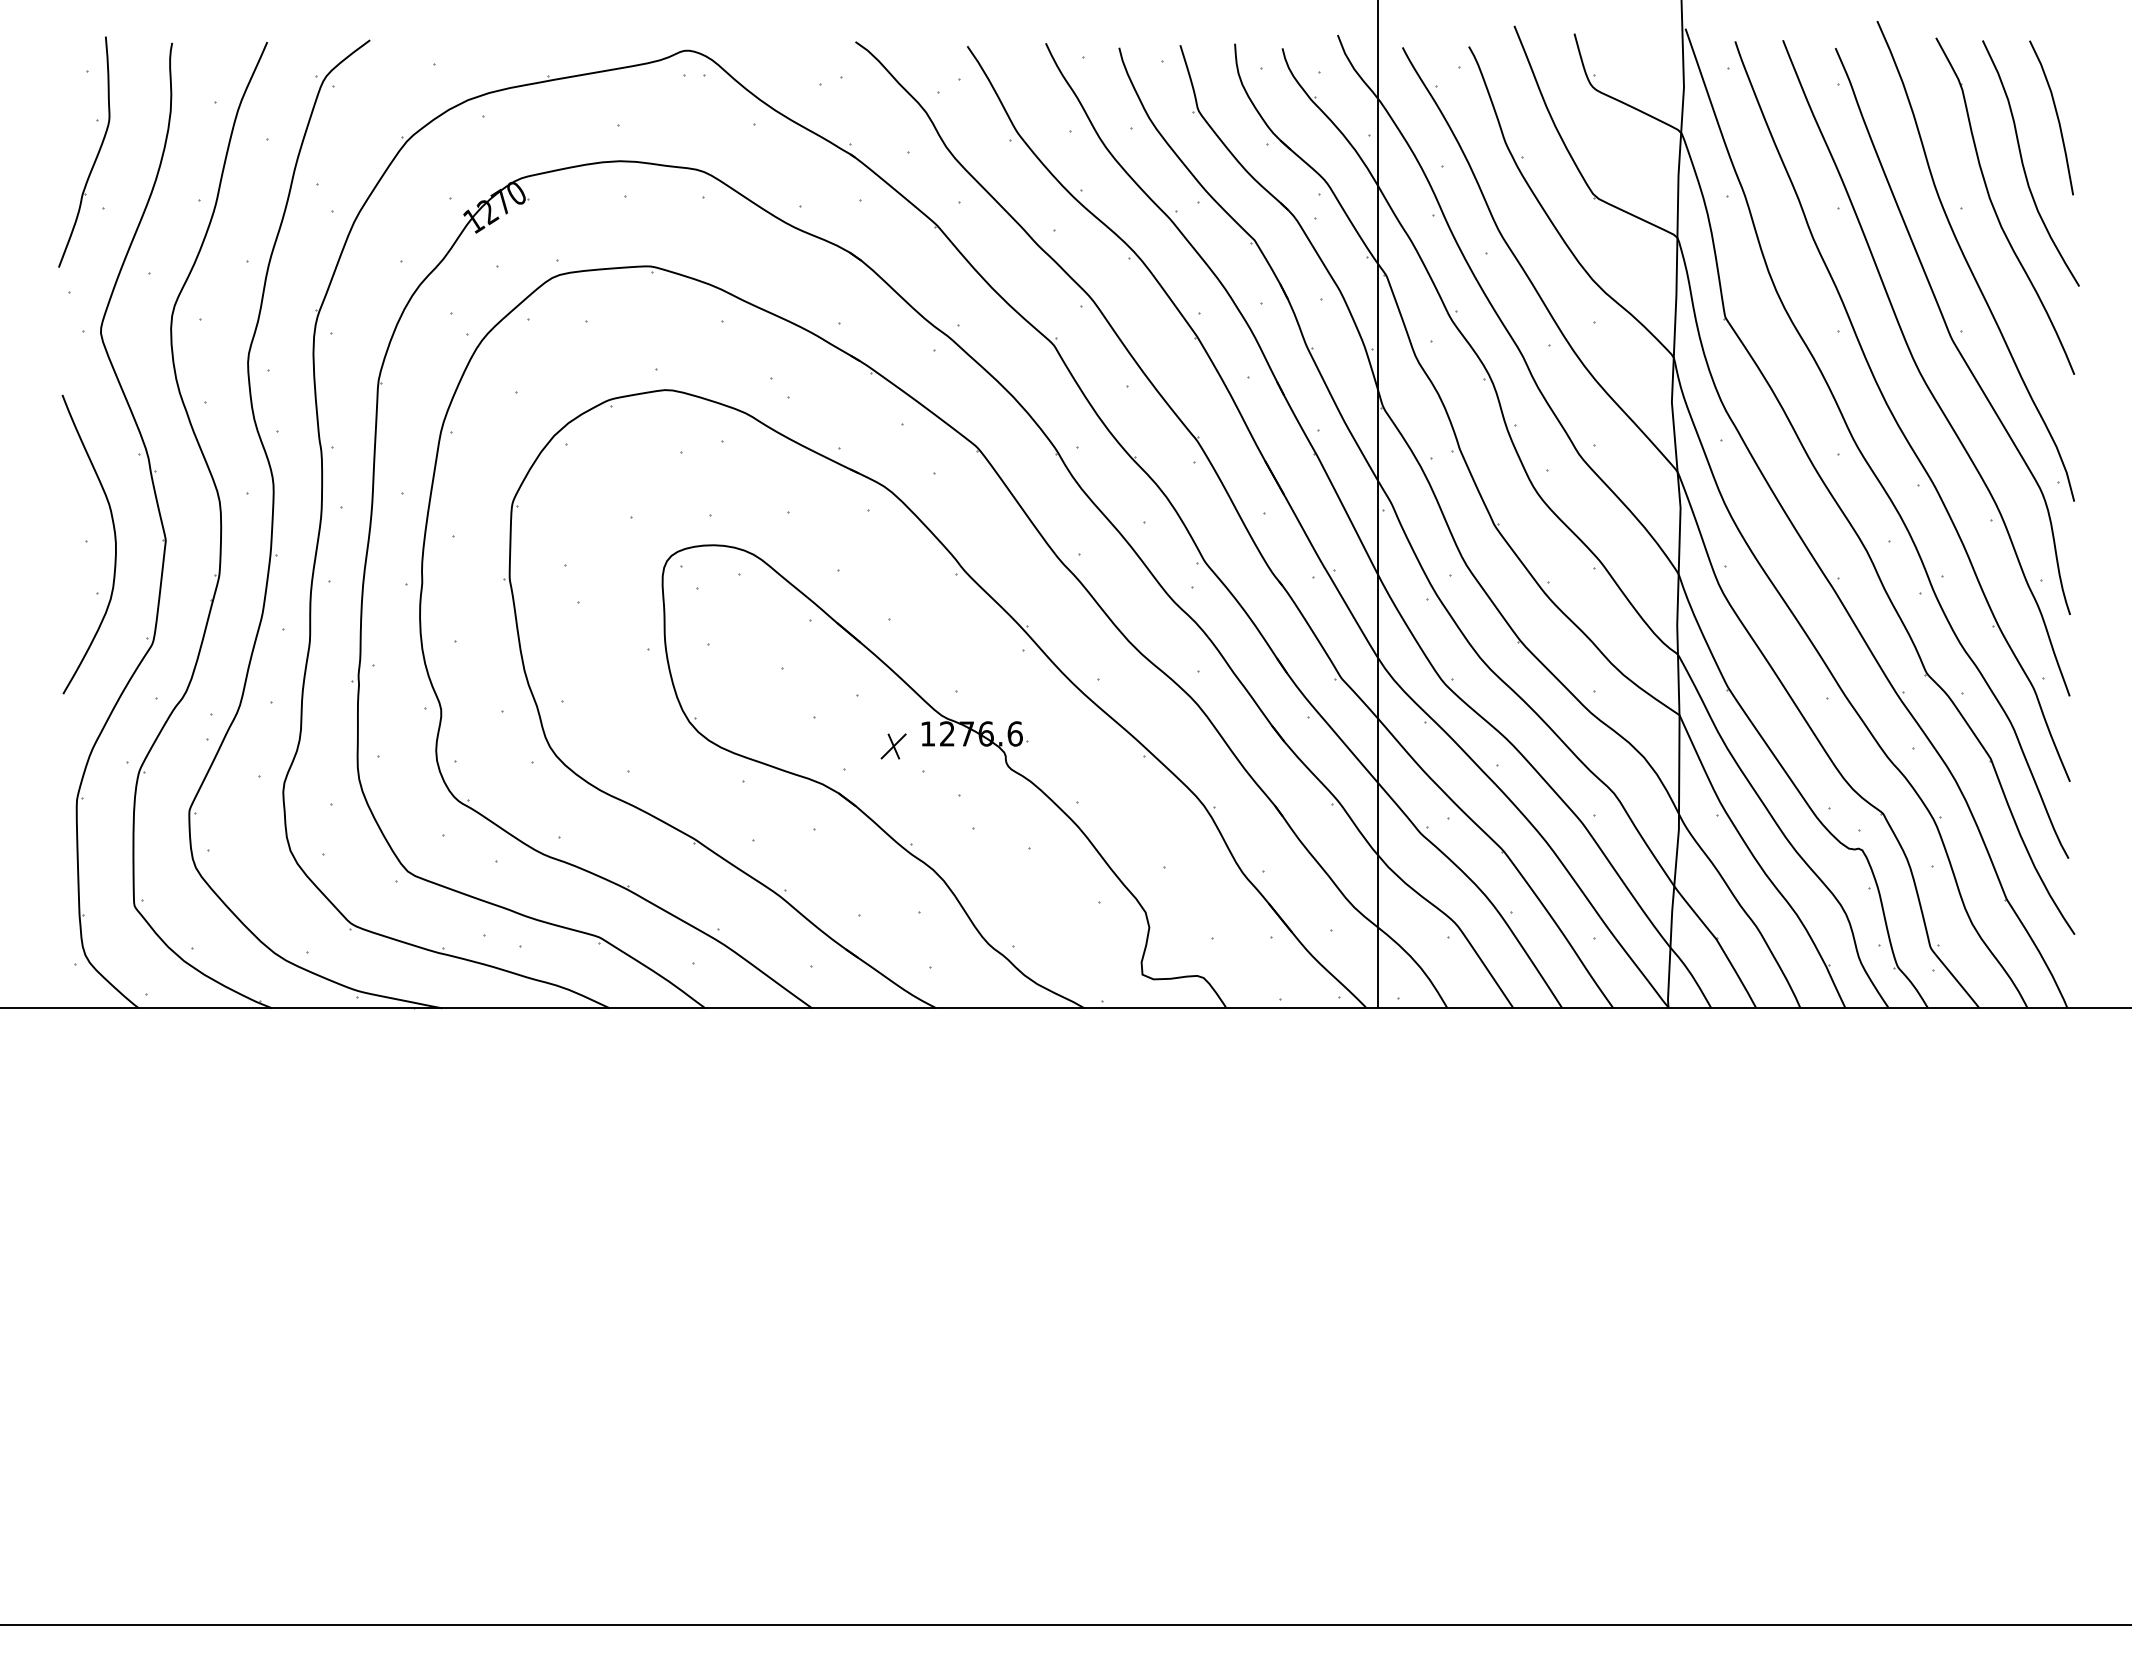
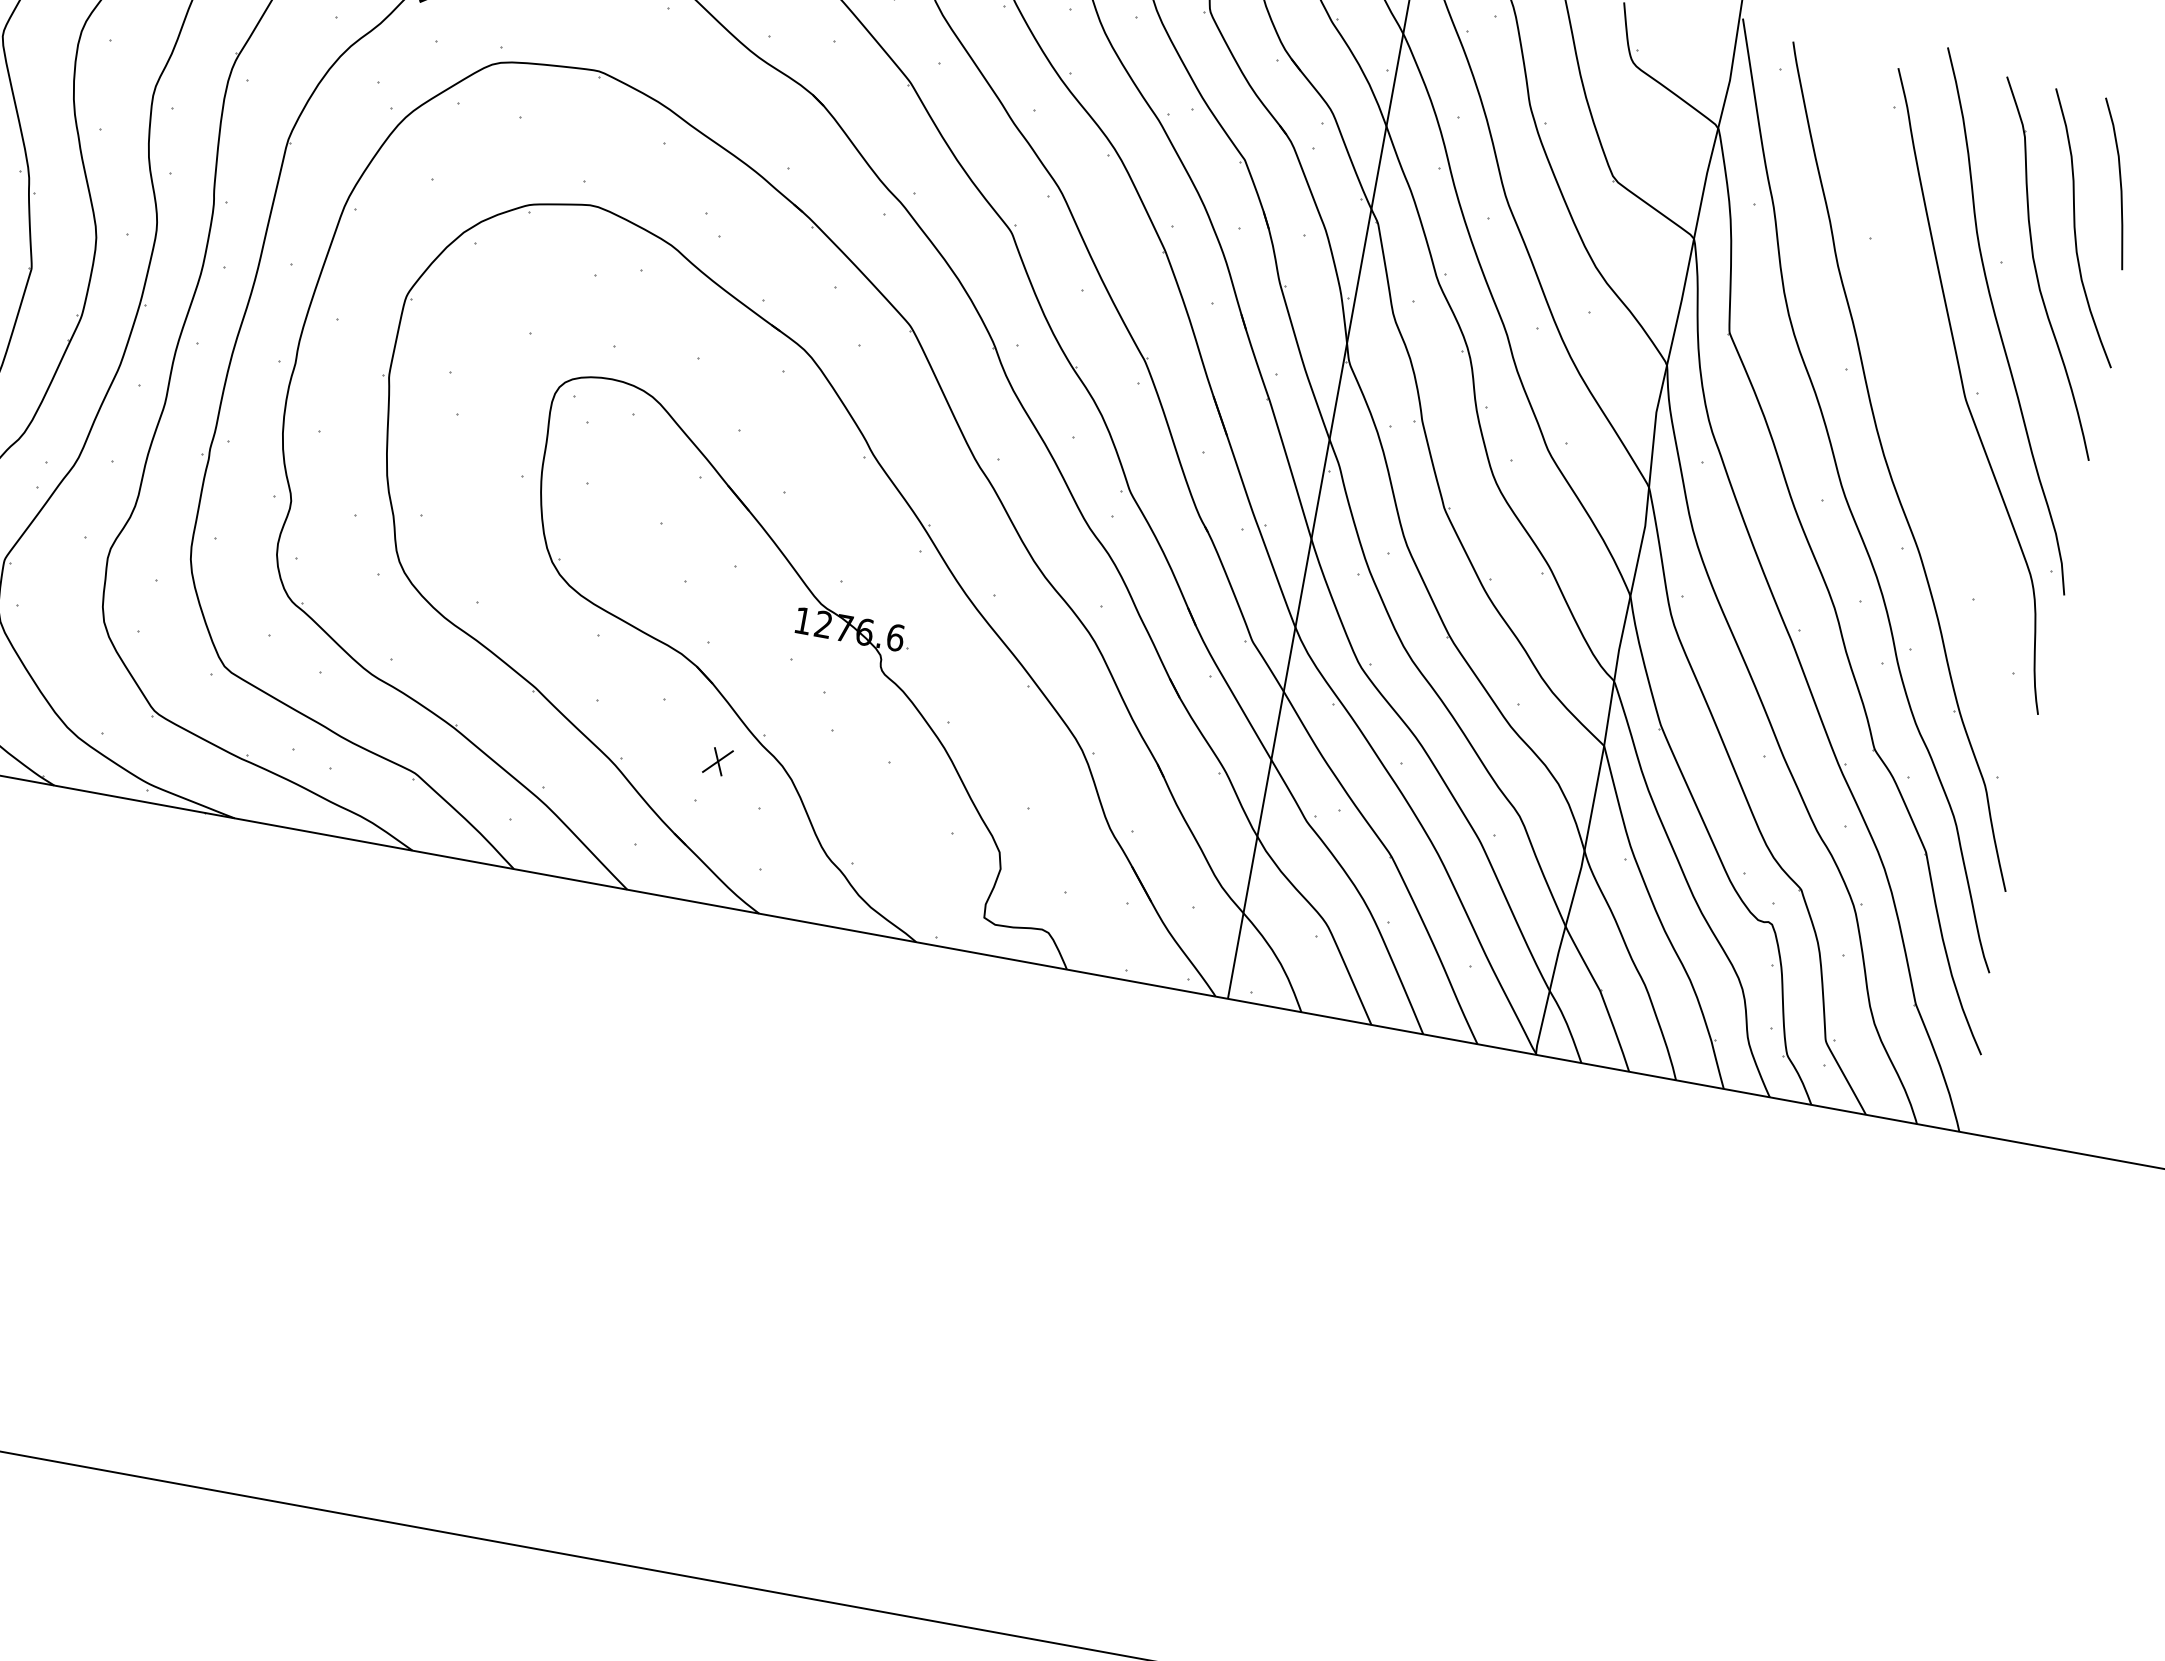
curve: (1920, 371) -> (1926, 427), removed
part: (893, 746) -> (717, 761), moved

